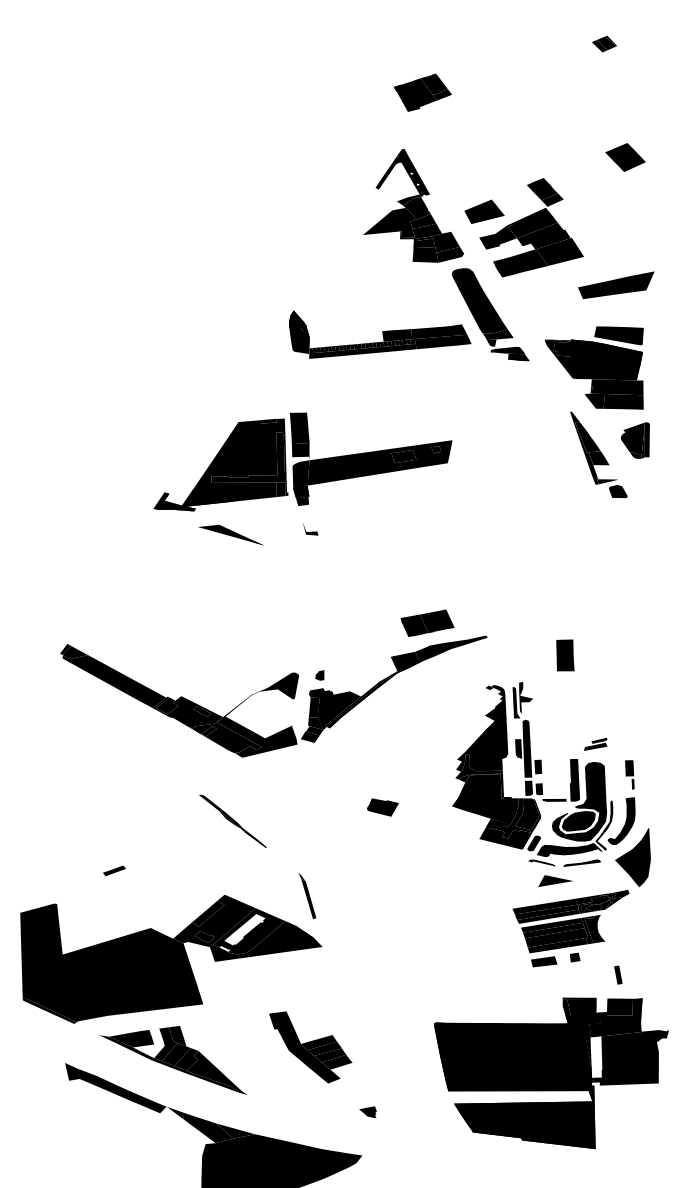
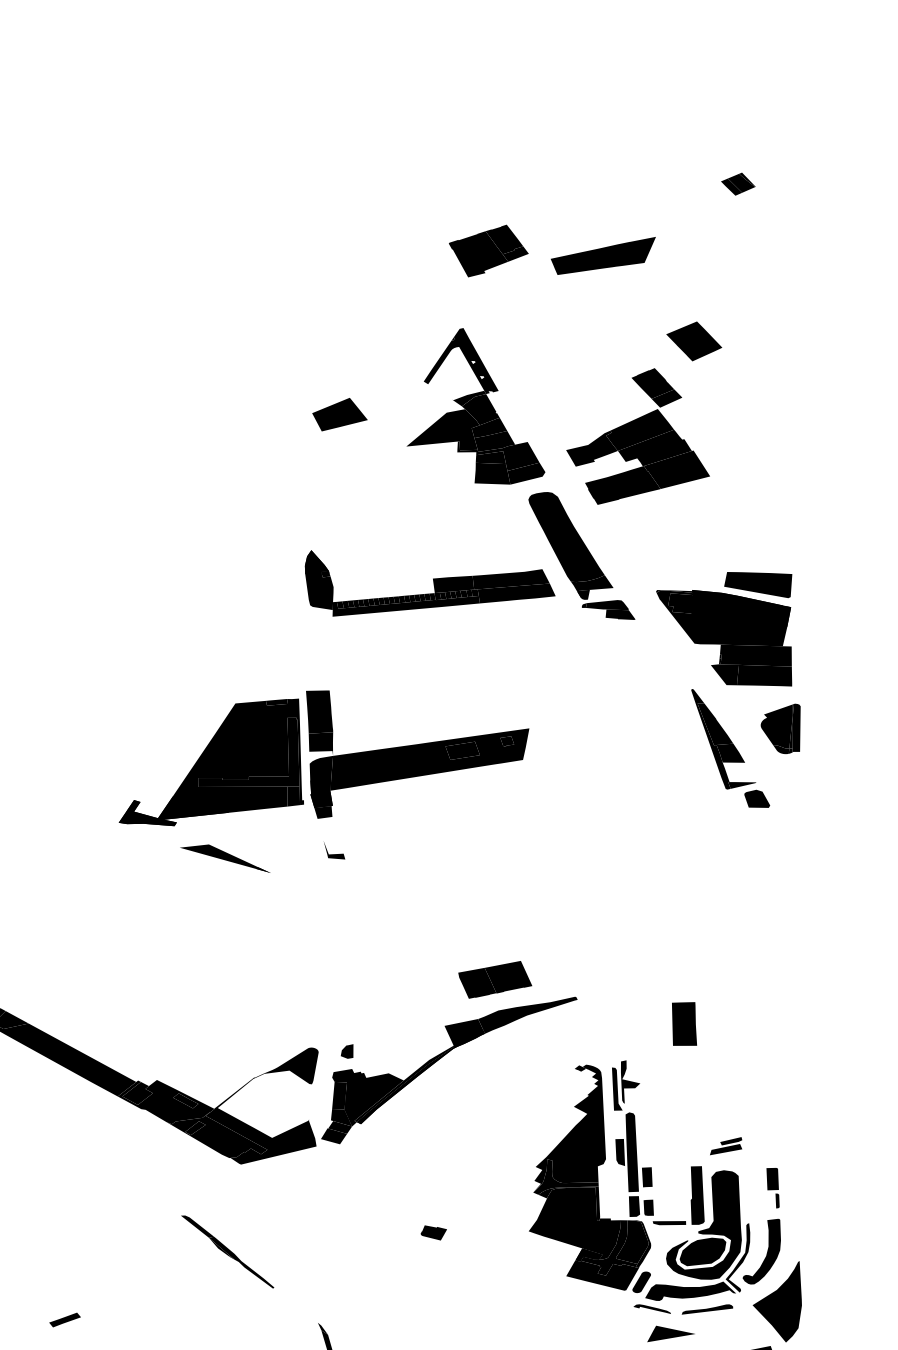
part: (625, 157) -> (694, 341), moved
part: (484, 211) -> (339, 414), moved
part: (616, 285) -> (603, 256), moved
part: (382, 807) -> (433, 1232), size x0.6

